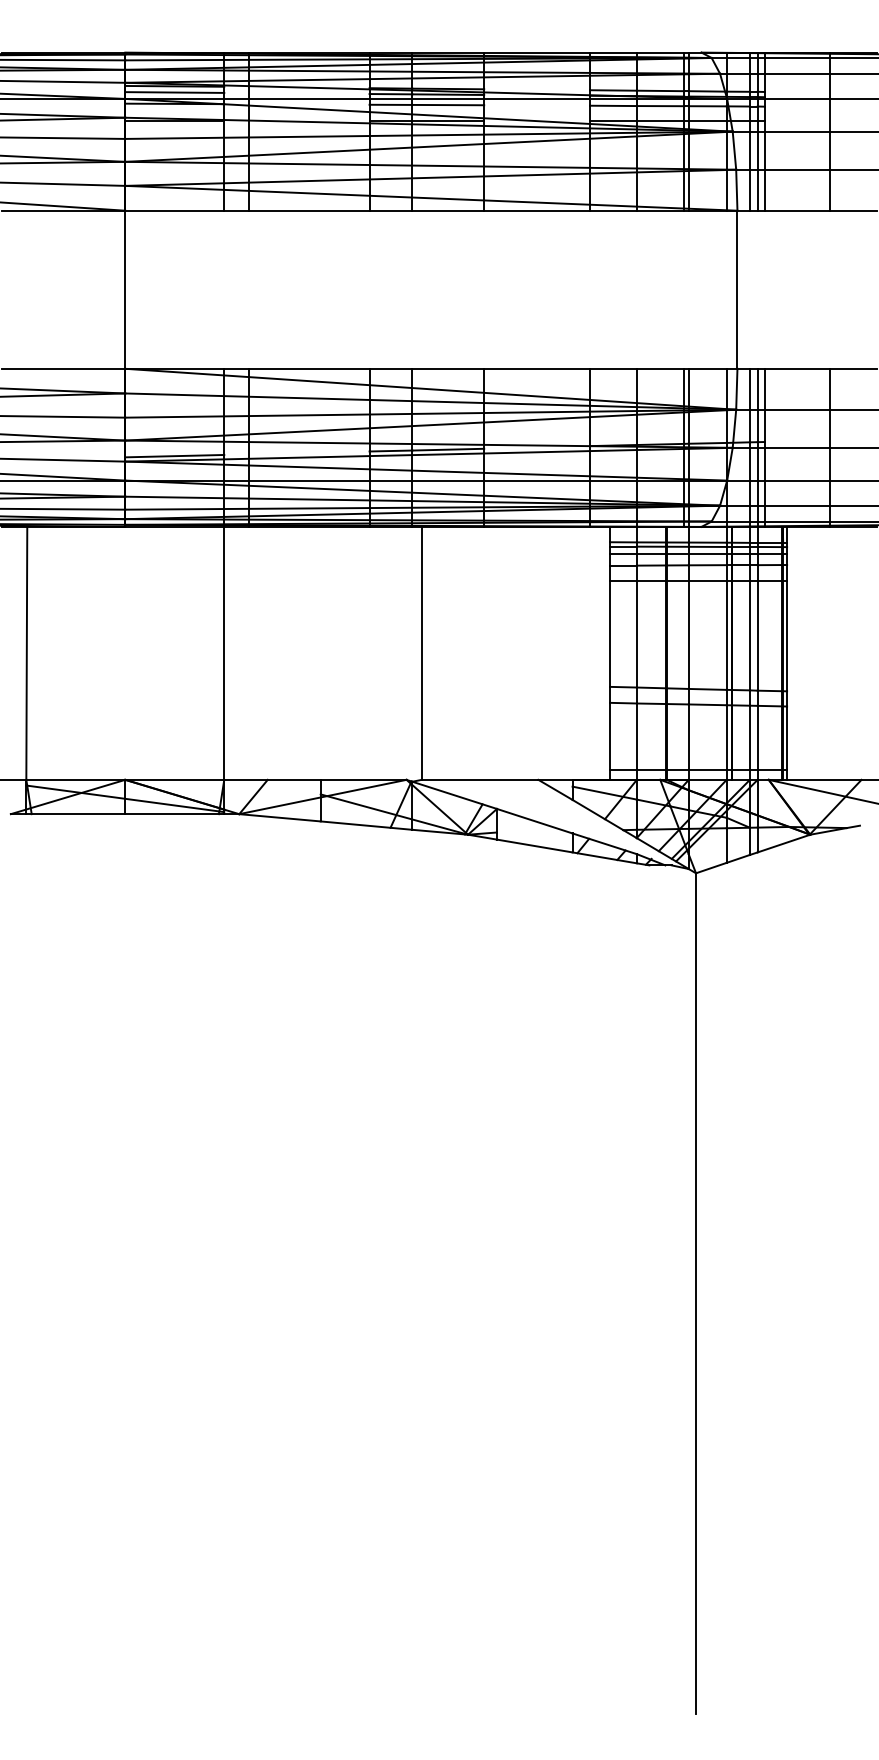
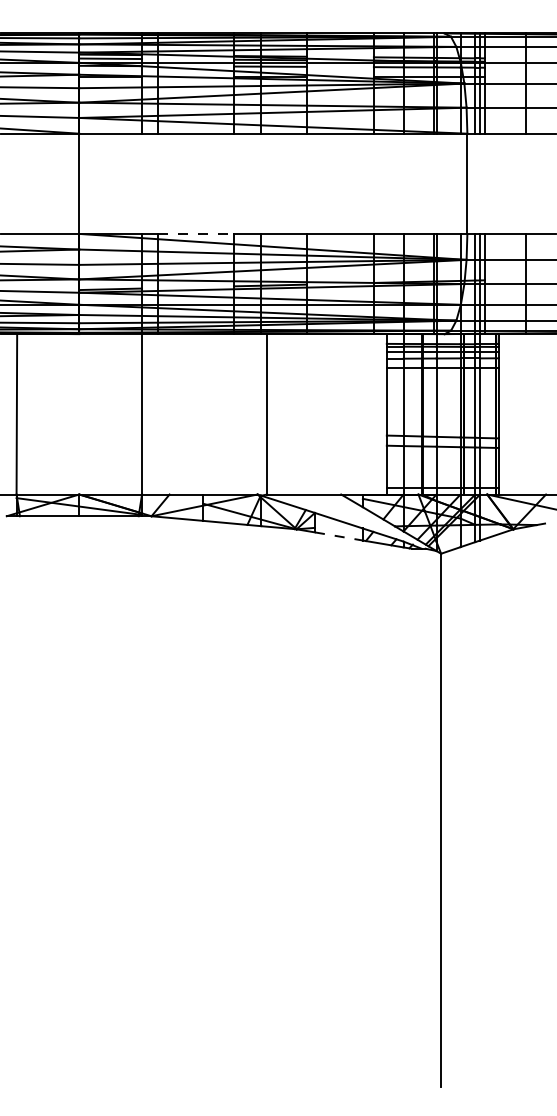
line: (310, 368) -> (196, 233), solid -> dashed
line: (535, 846) -> (339, 536), solid -> dashed

